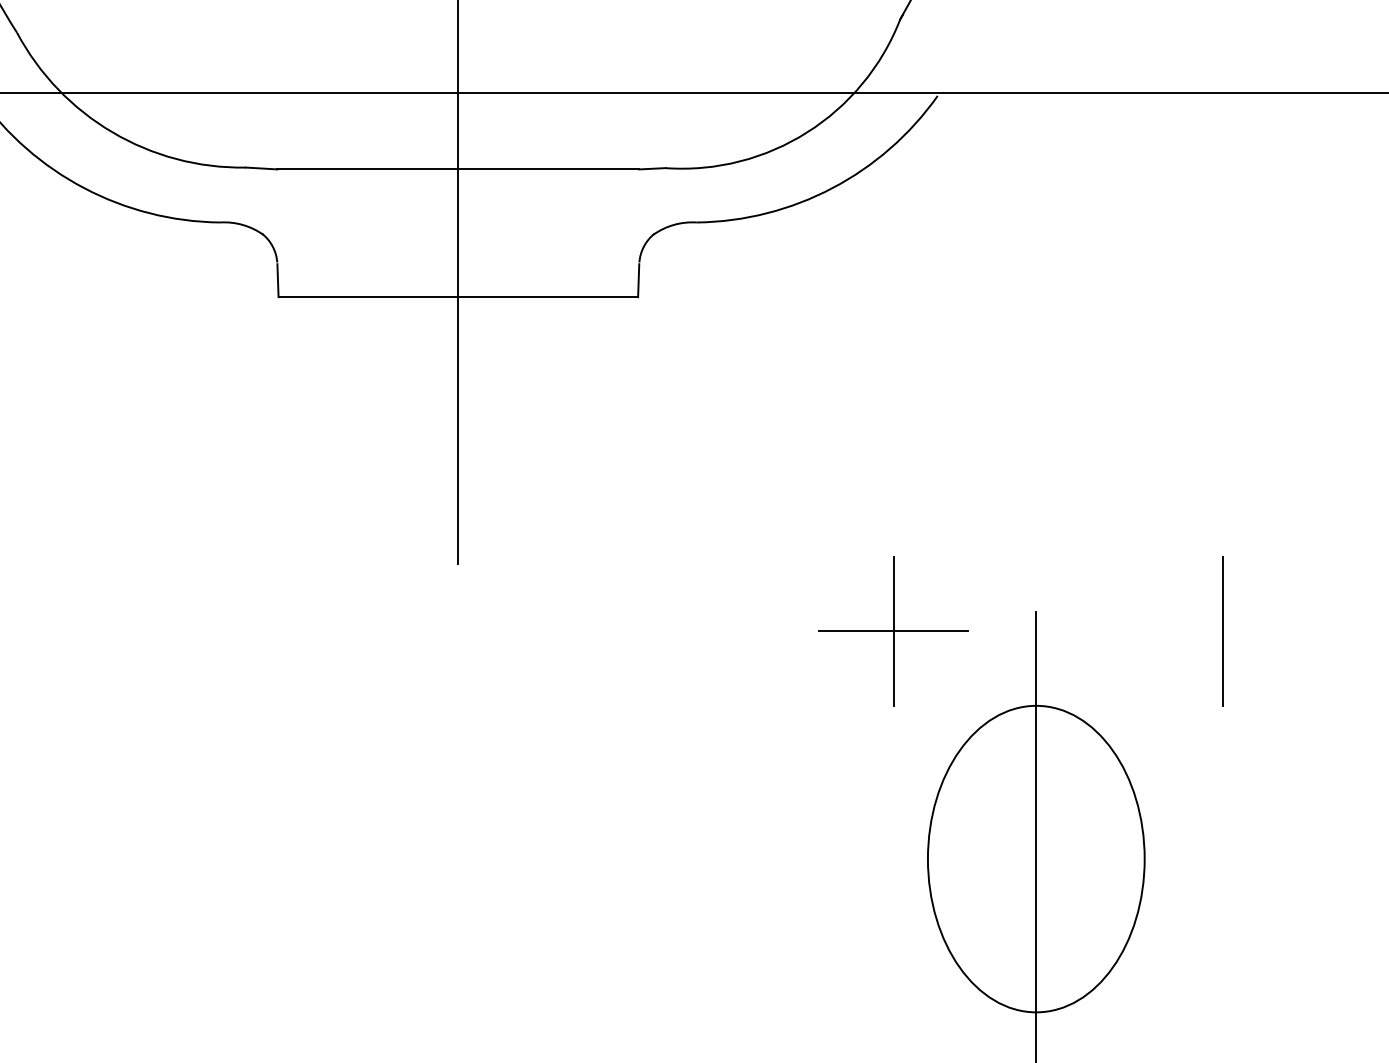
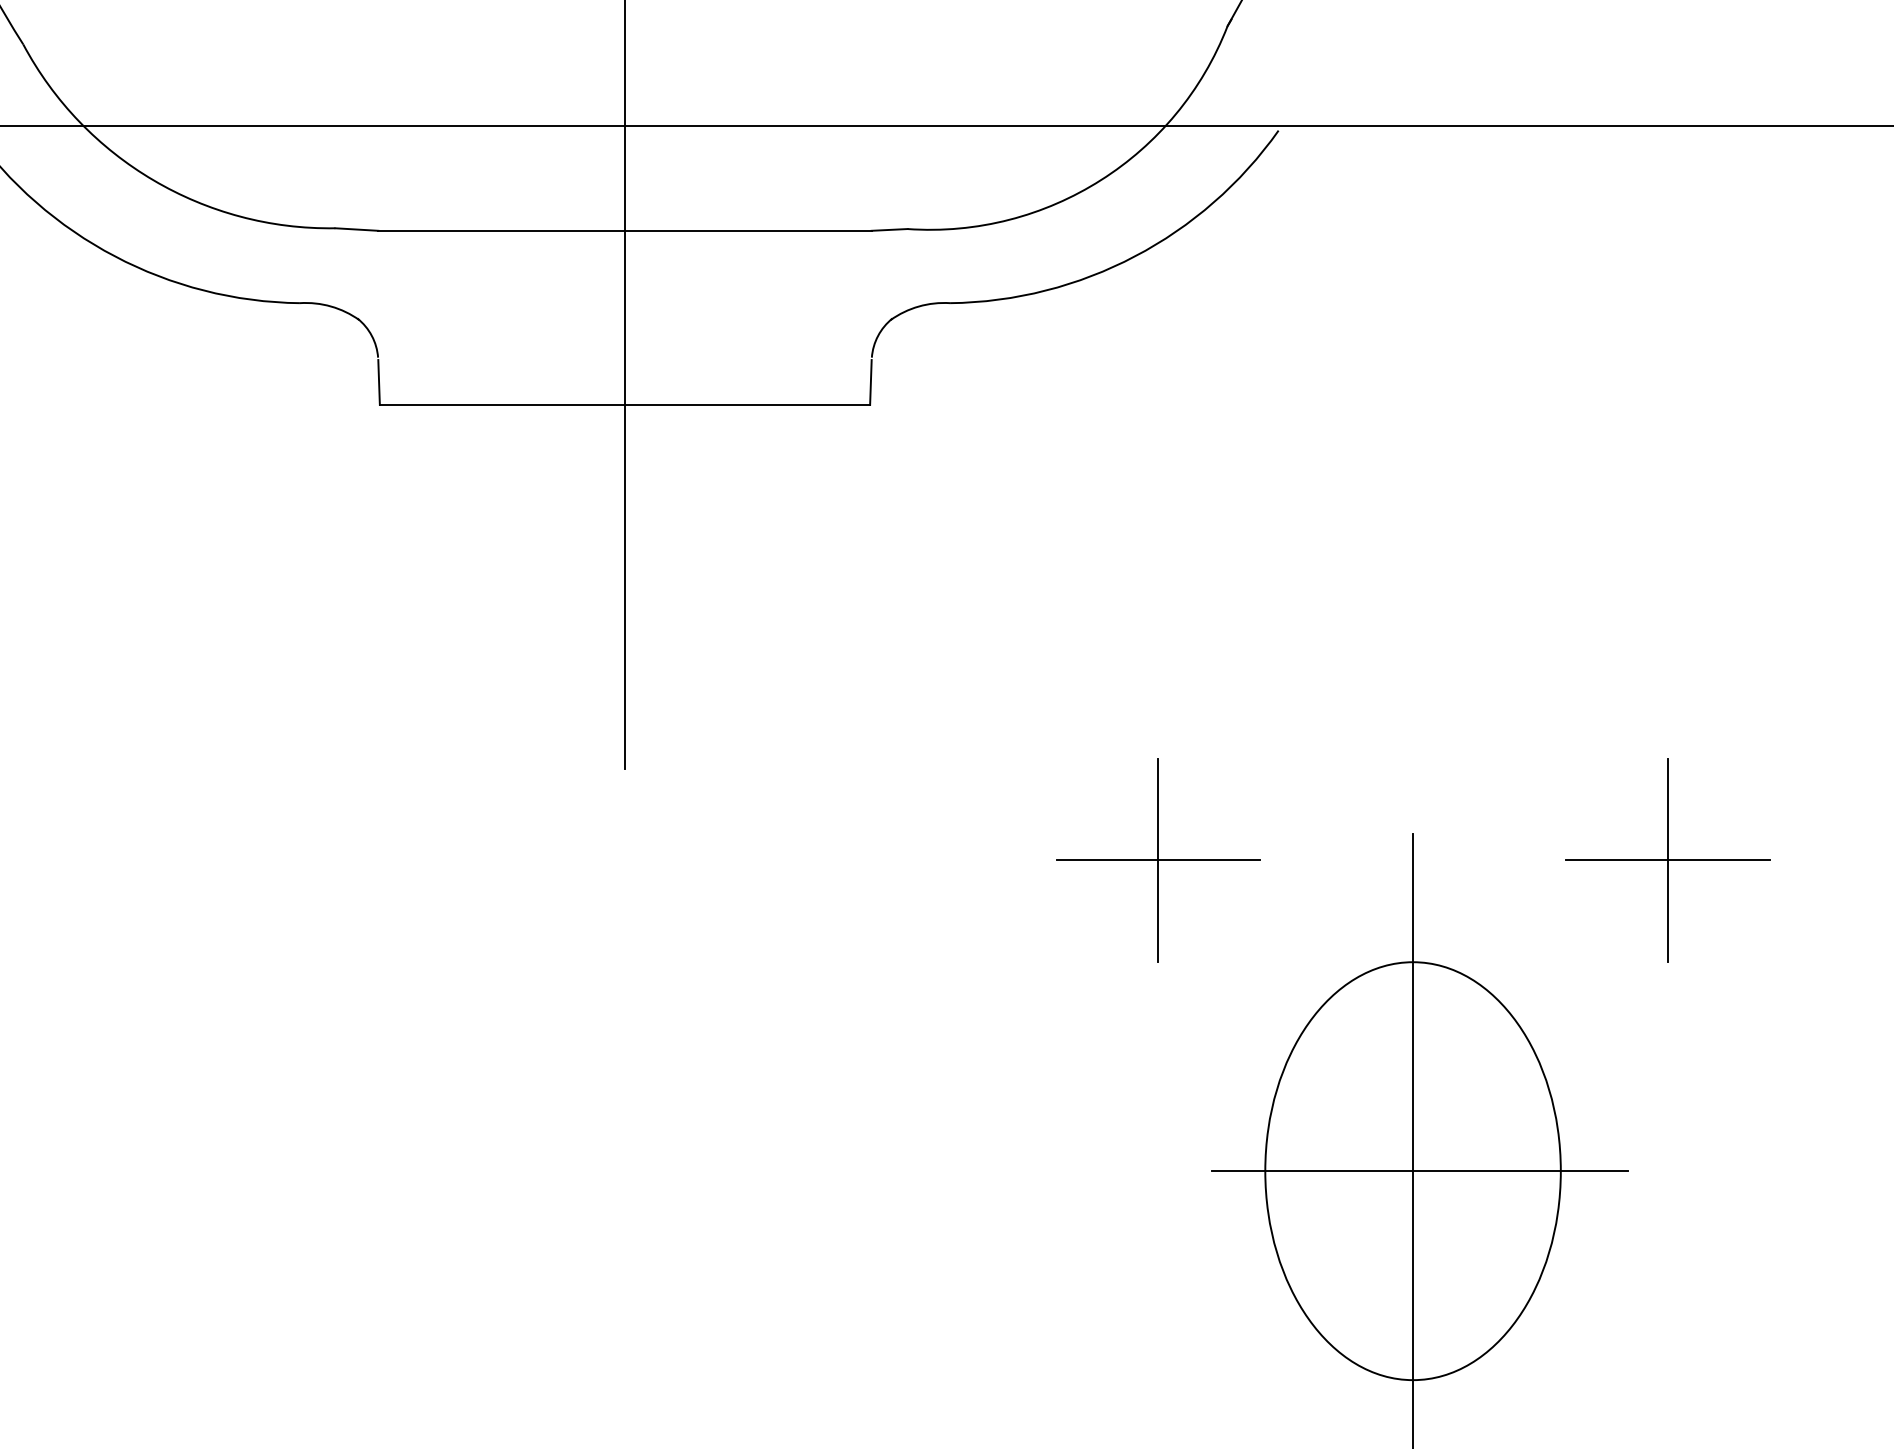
part: (893, 631) -> (1158, 860), moved
line: (1222, 631) -> (1667, 860), added
line: (1041, 859) -> (1420, 1171), added

